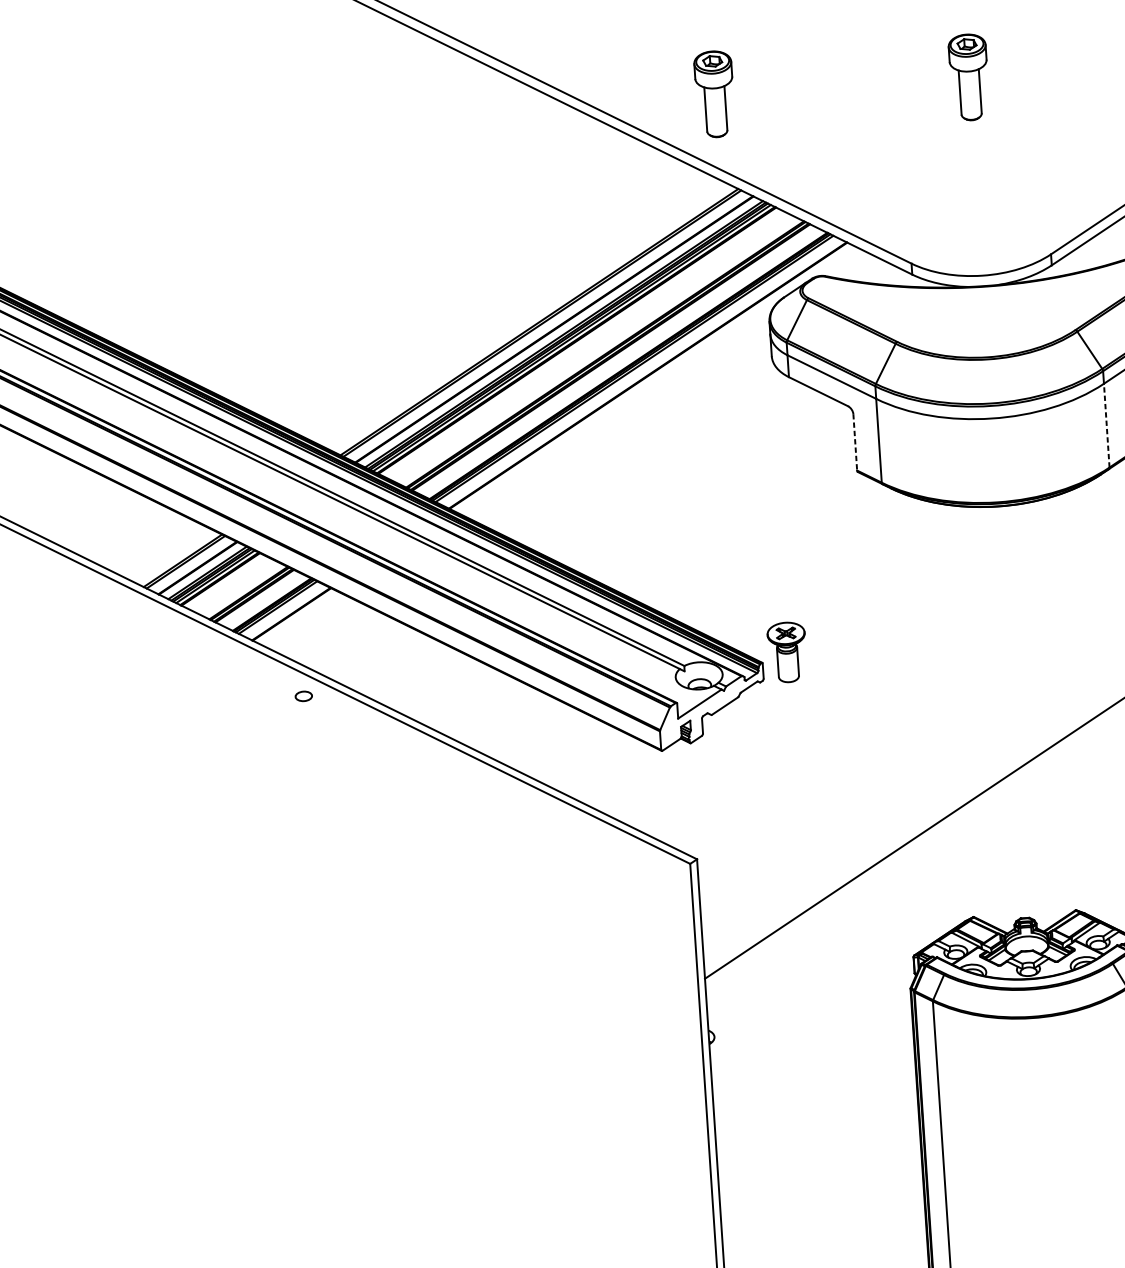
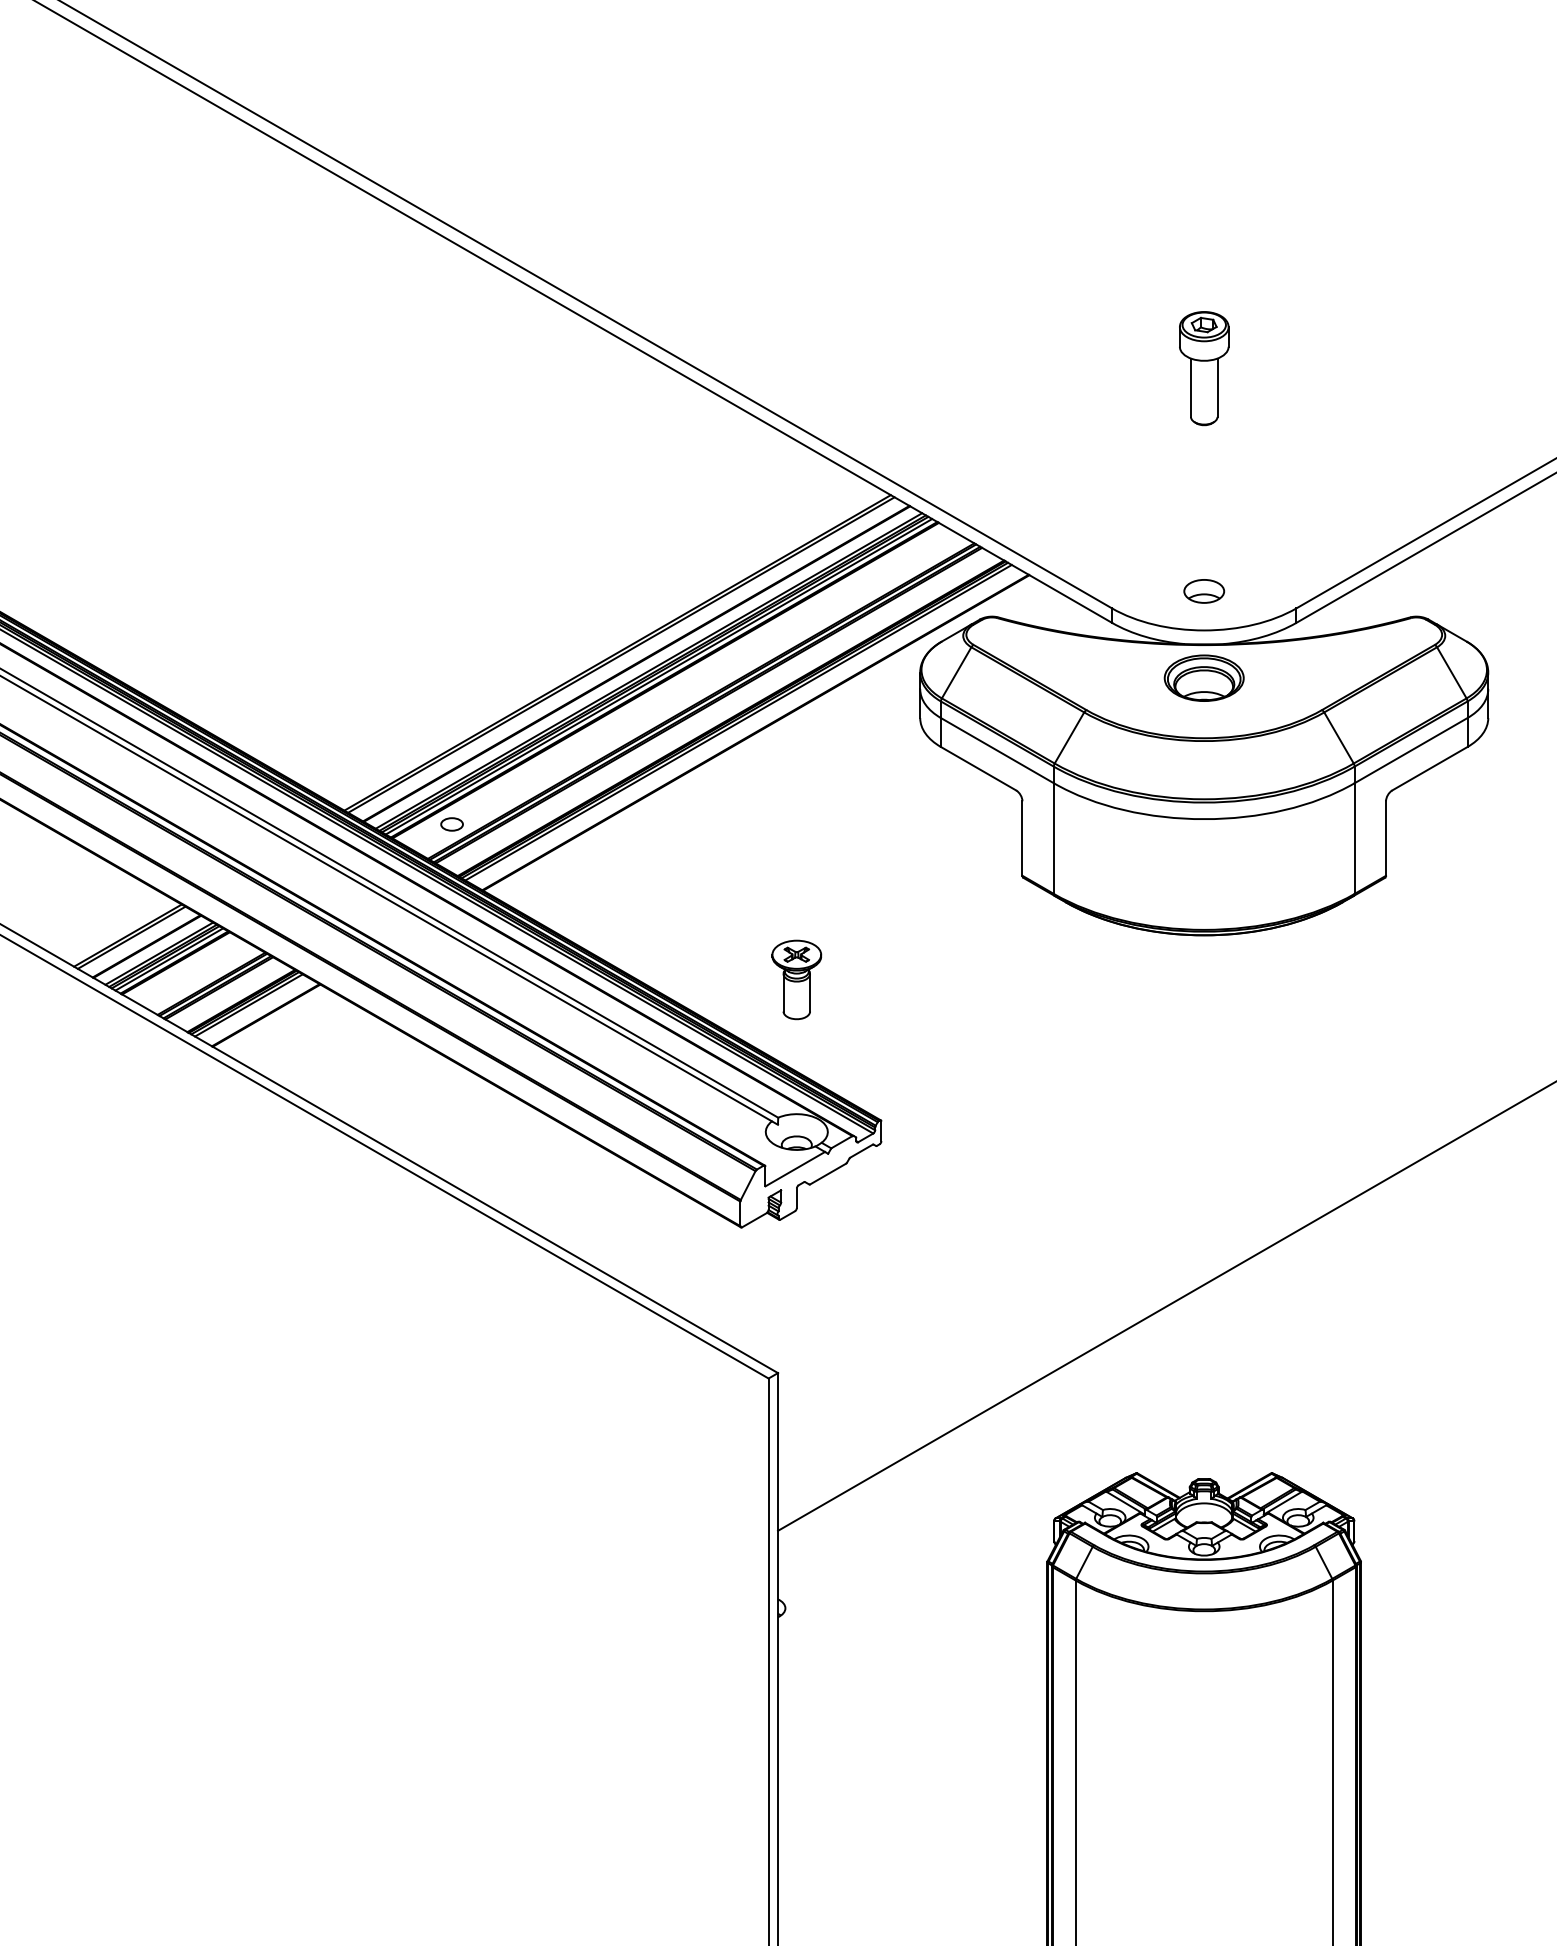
part: (715, 94) -> (868, 368), removed
part: (980, 246) -> (1204, 591), added
part: (984, 311) -> (1203, 677), added
line: (1106, 425) -> (1354, 838), dashed -> solid
line: (855, 443) -> (1022, 839), dashed -> solid
part: (787, 652) -> (796, 979), moved
part: (303, 696) -> (451, 824), moved

